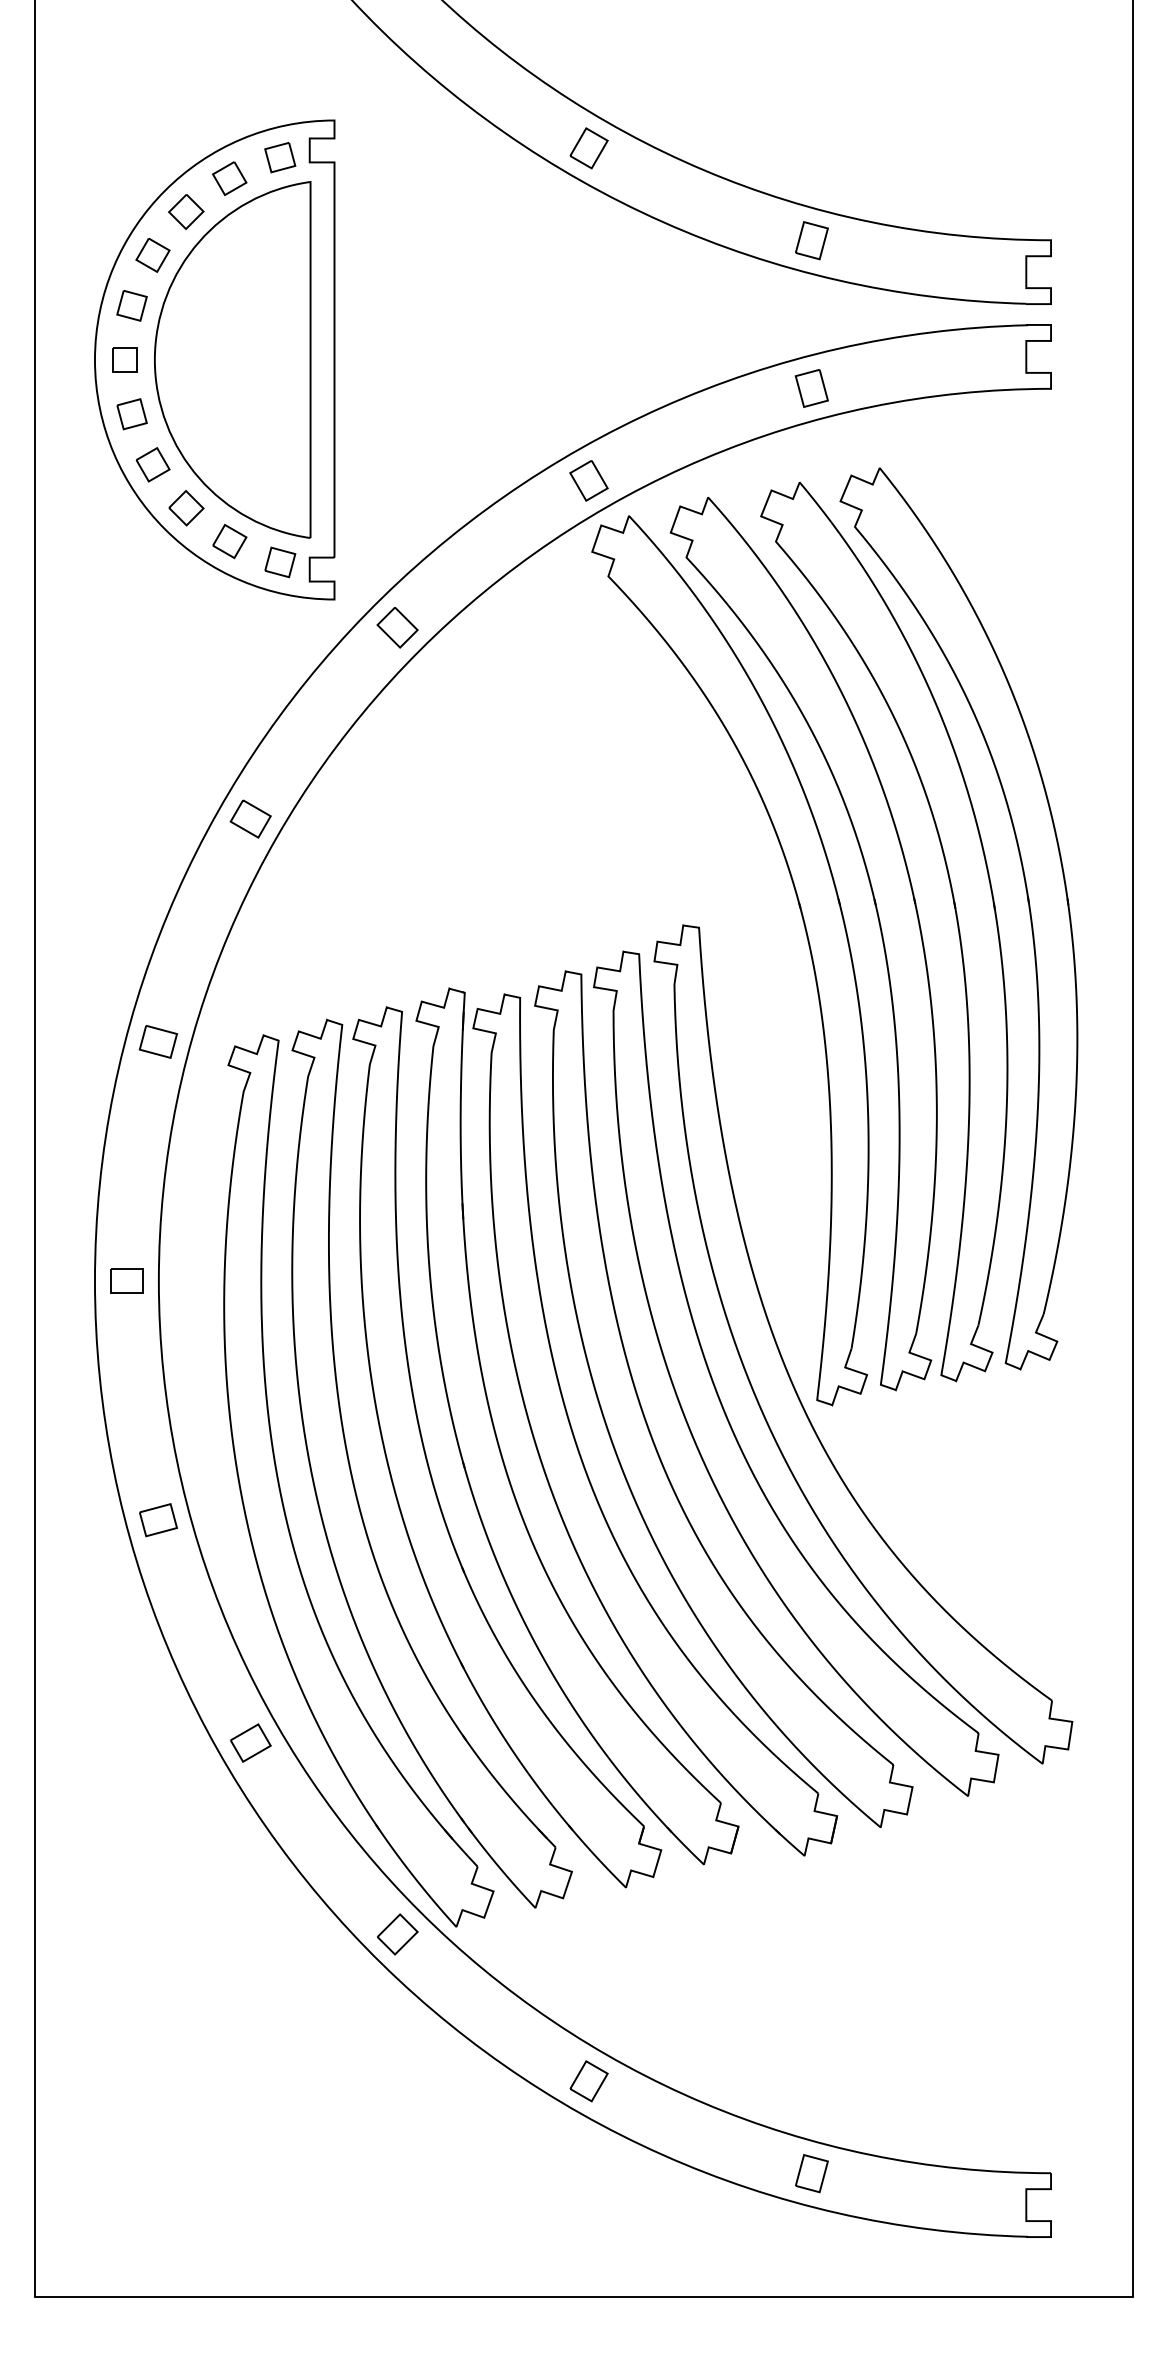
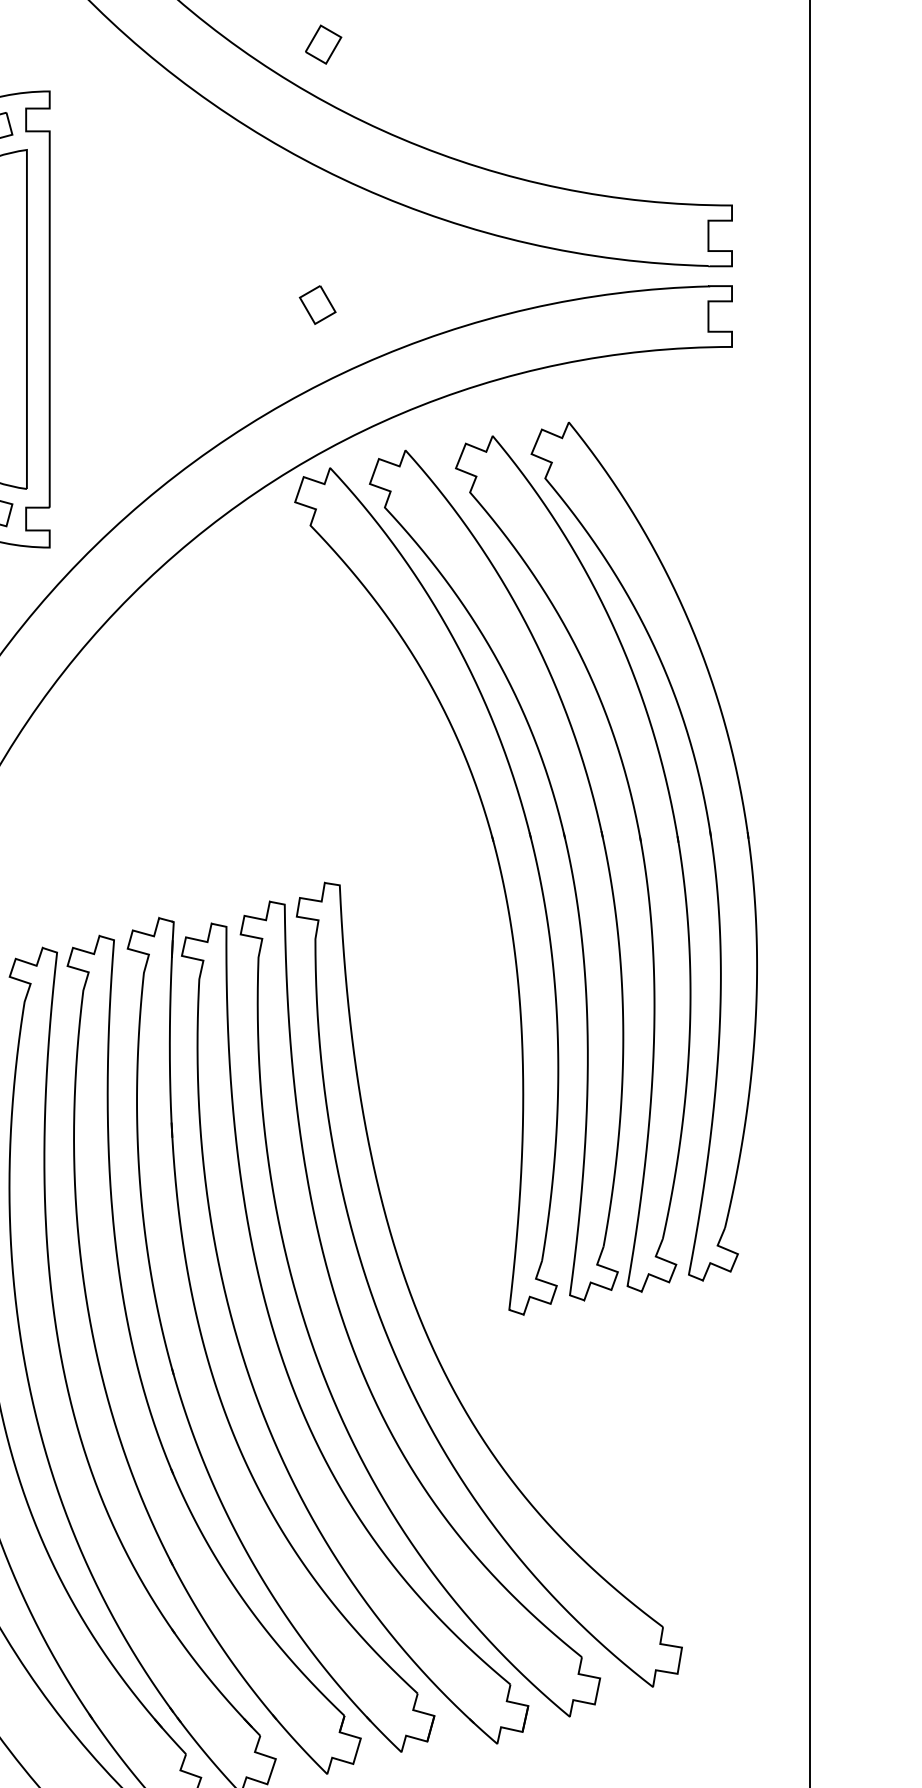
part: (588, 148) -> (323, 44), moved
part: (811, 240) -> (503, 205), removed
part: (811, 388) -> (503, 346), removed
part: (588, 480) -> (317, 304), moved
part: (397, 627) -> (109, 574), removed
part: (789, 1373) -> (482, 1284), removed

